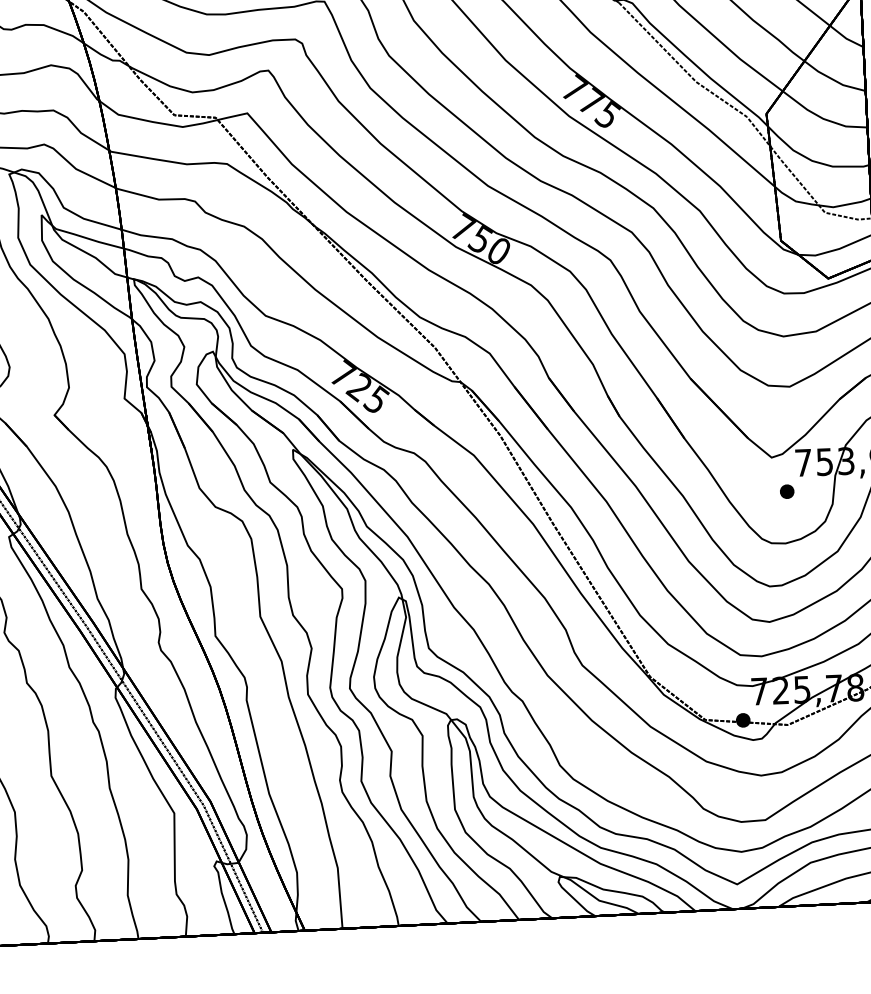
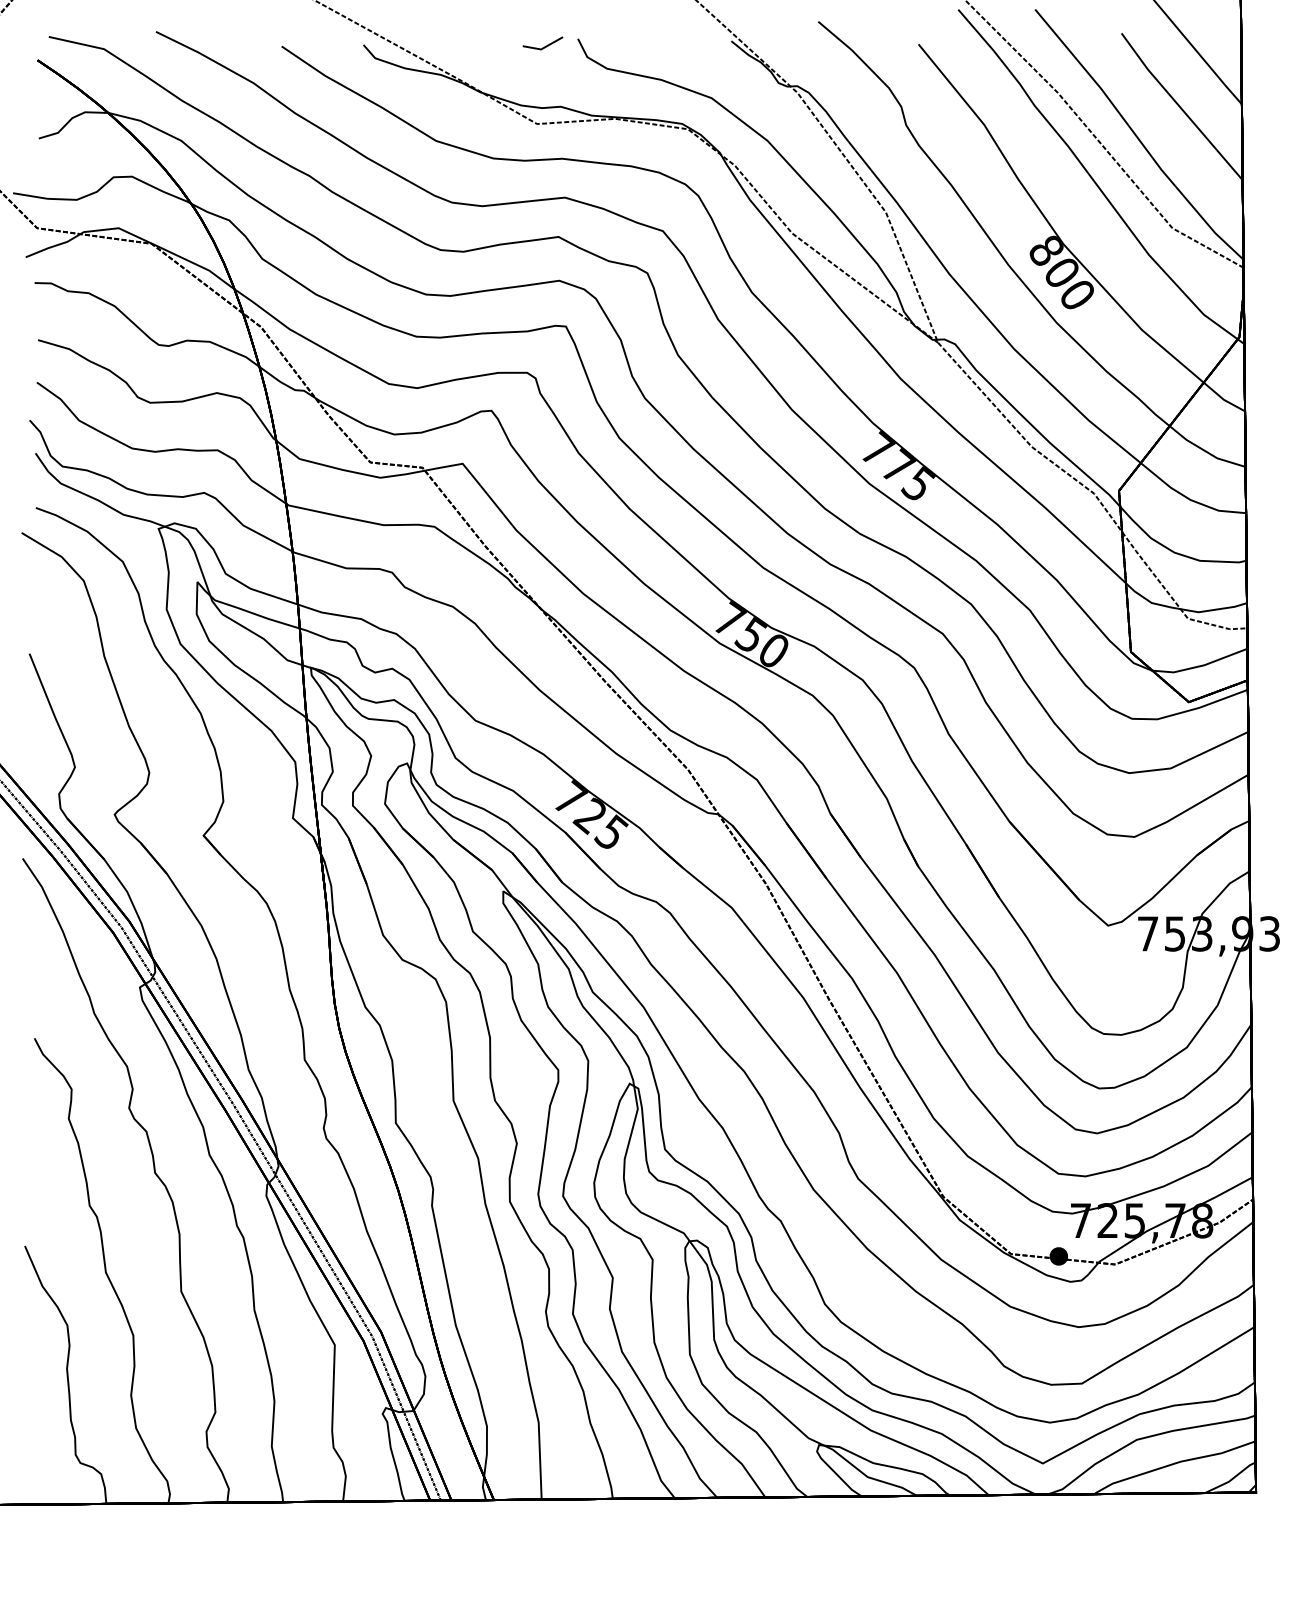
part: (786, 491) -> (1125, 969), removed

